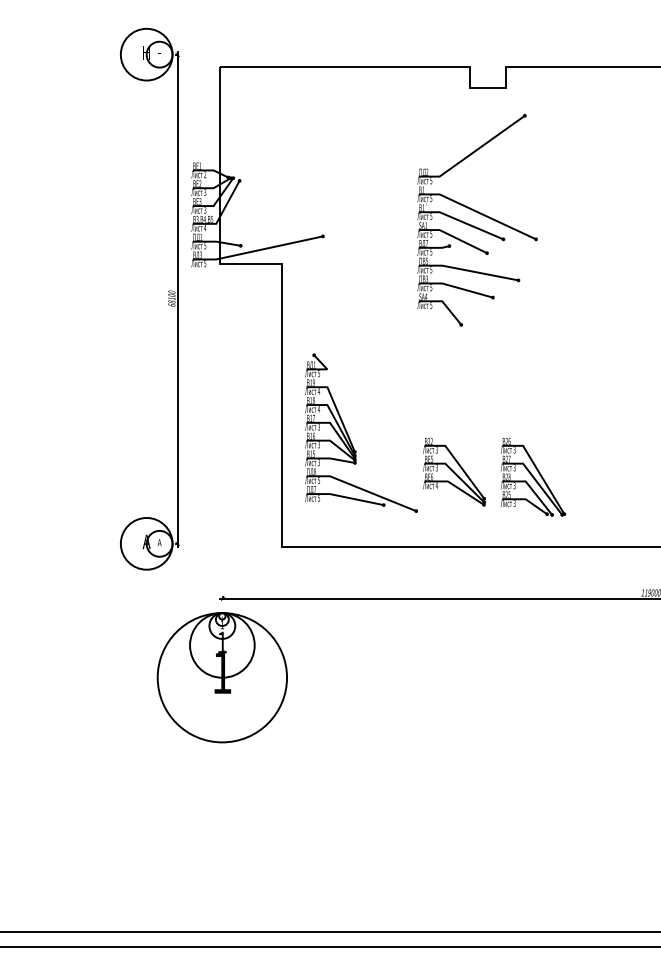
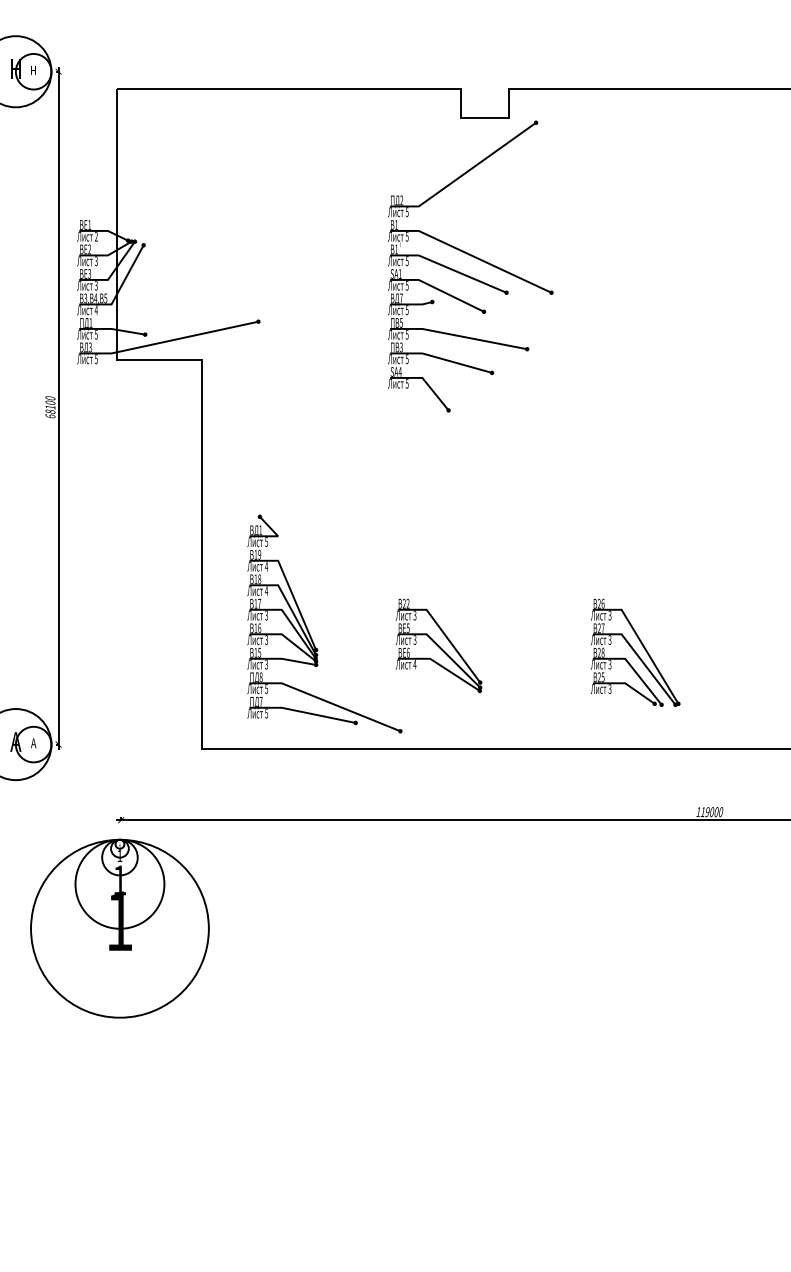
part: (476, 226) -> (469, 275), moved
part: (350, 438) -> (309, 631), moved
part: (533, 477) -> (635, 653), moved

